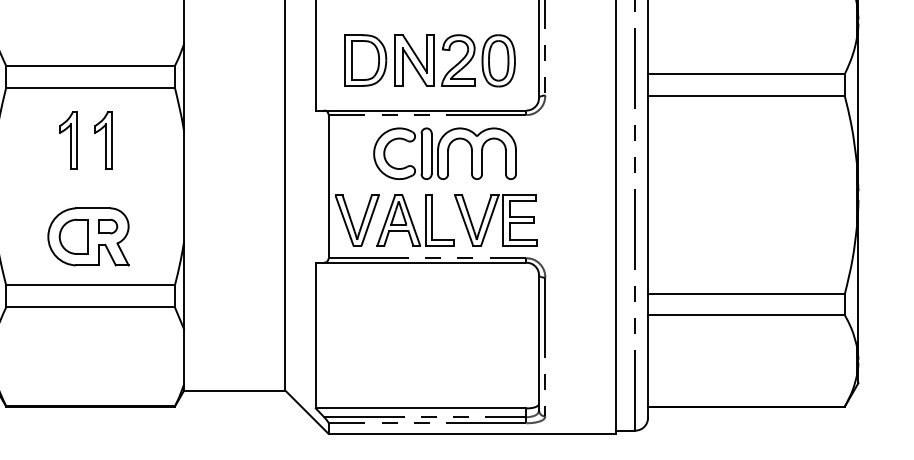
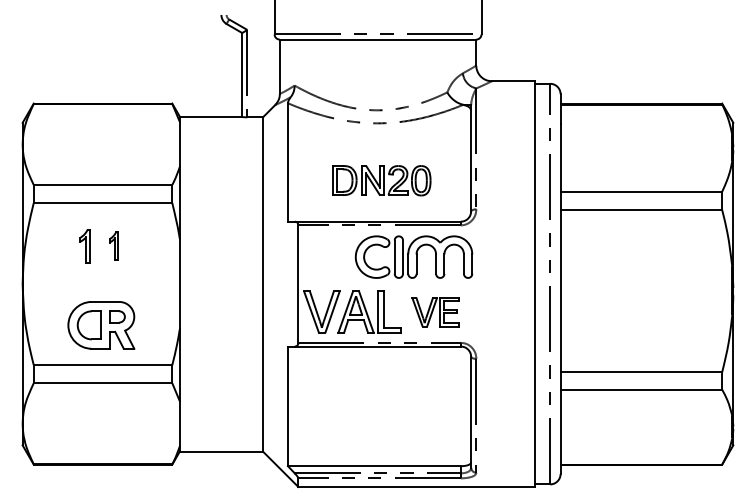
part: (429, 60) -> (381, 180), size x0.7
part: (67, 140) -> (84, 246), size x0.7
part: (103, 140) -> (113, 246), size x0.6
part: (444, 152) -> (413, 256), moved
part: (495, 219) -> (435, 311), size x0.7

